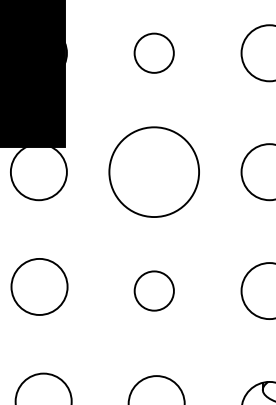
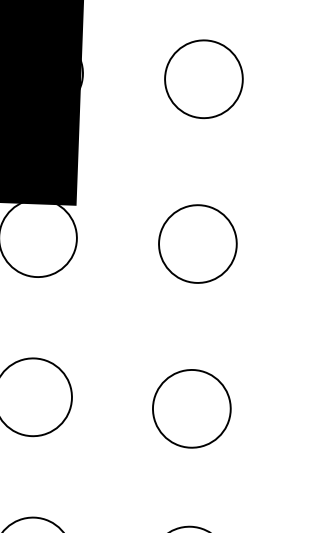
circle: (154, 53) -> (204, 79), size x1.43
circle: (154, 172) -> (198, 244), size x0.62
circle: (154, 290) -> (192, 408), size x1.43

